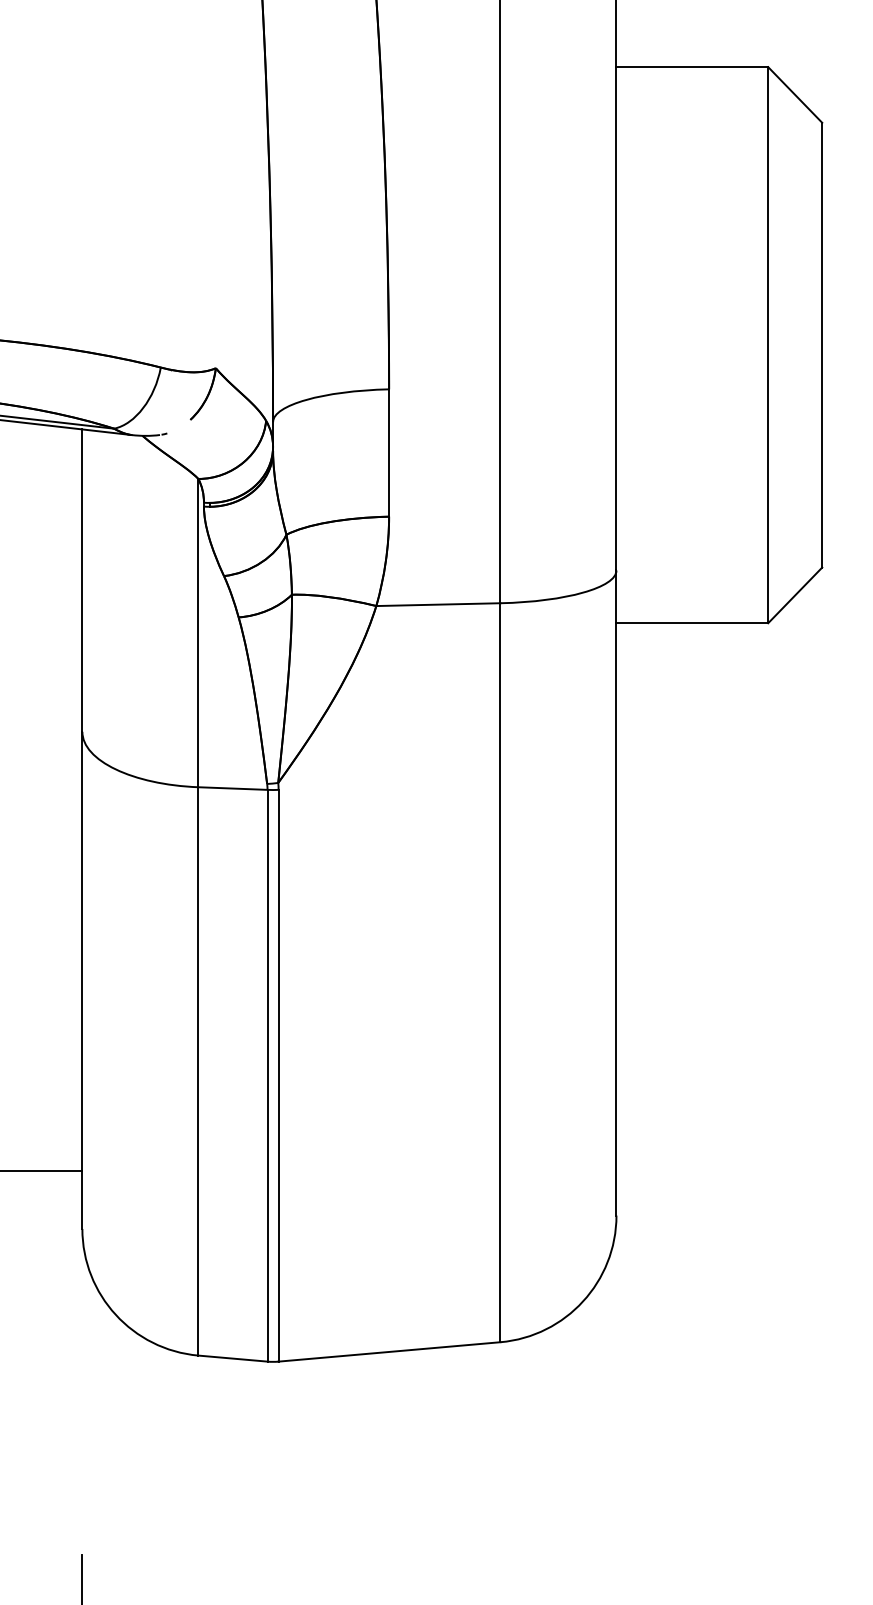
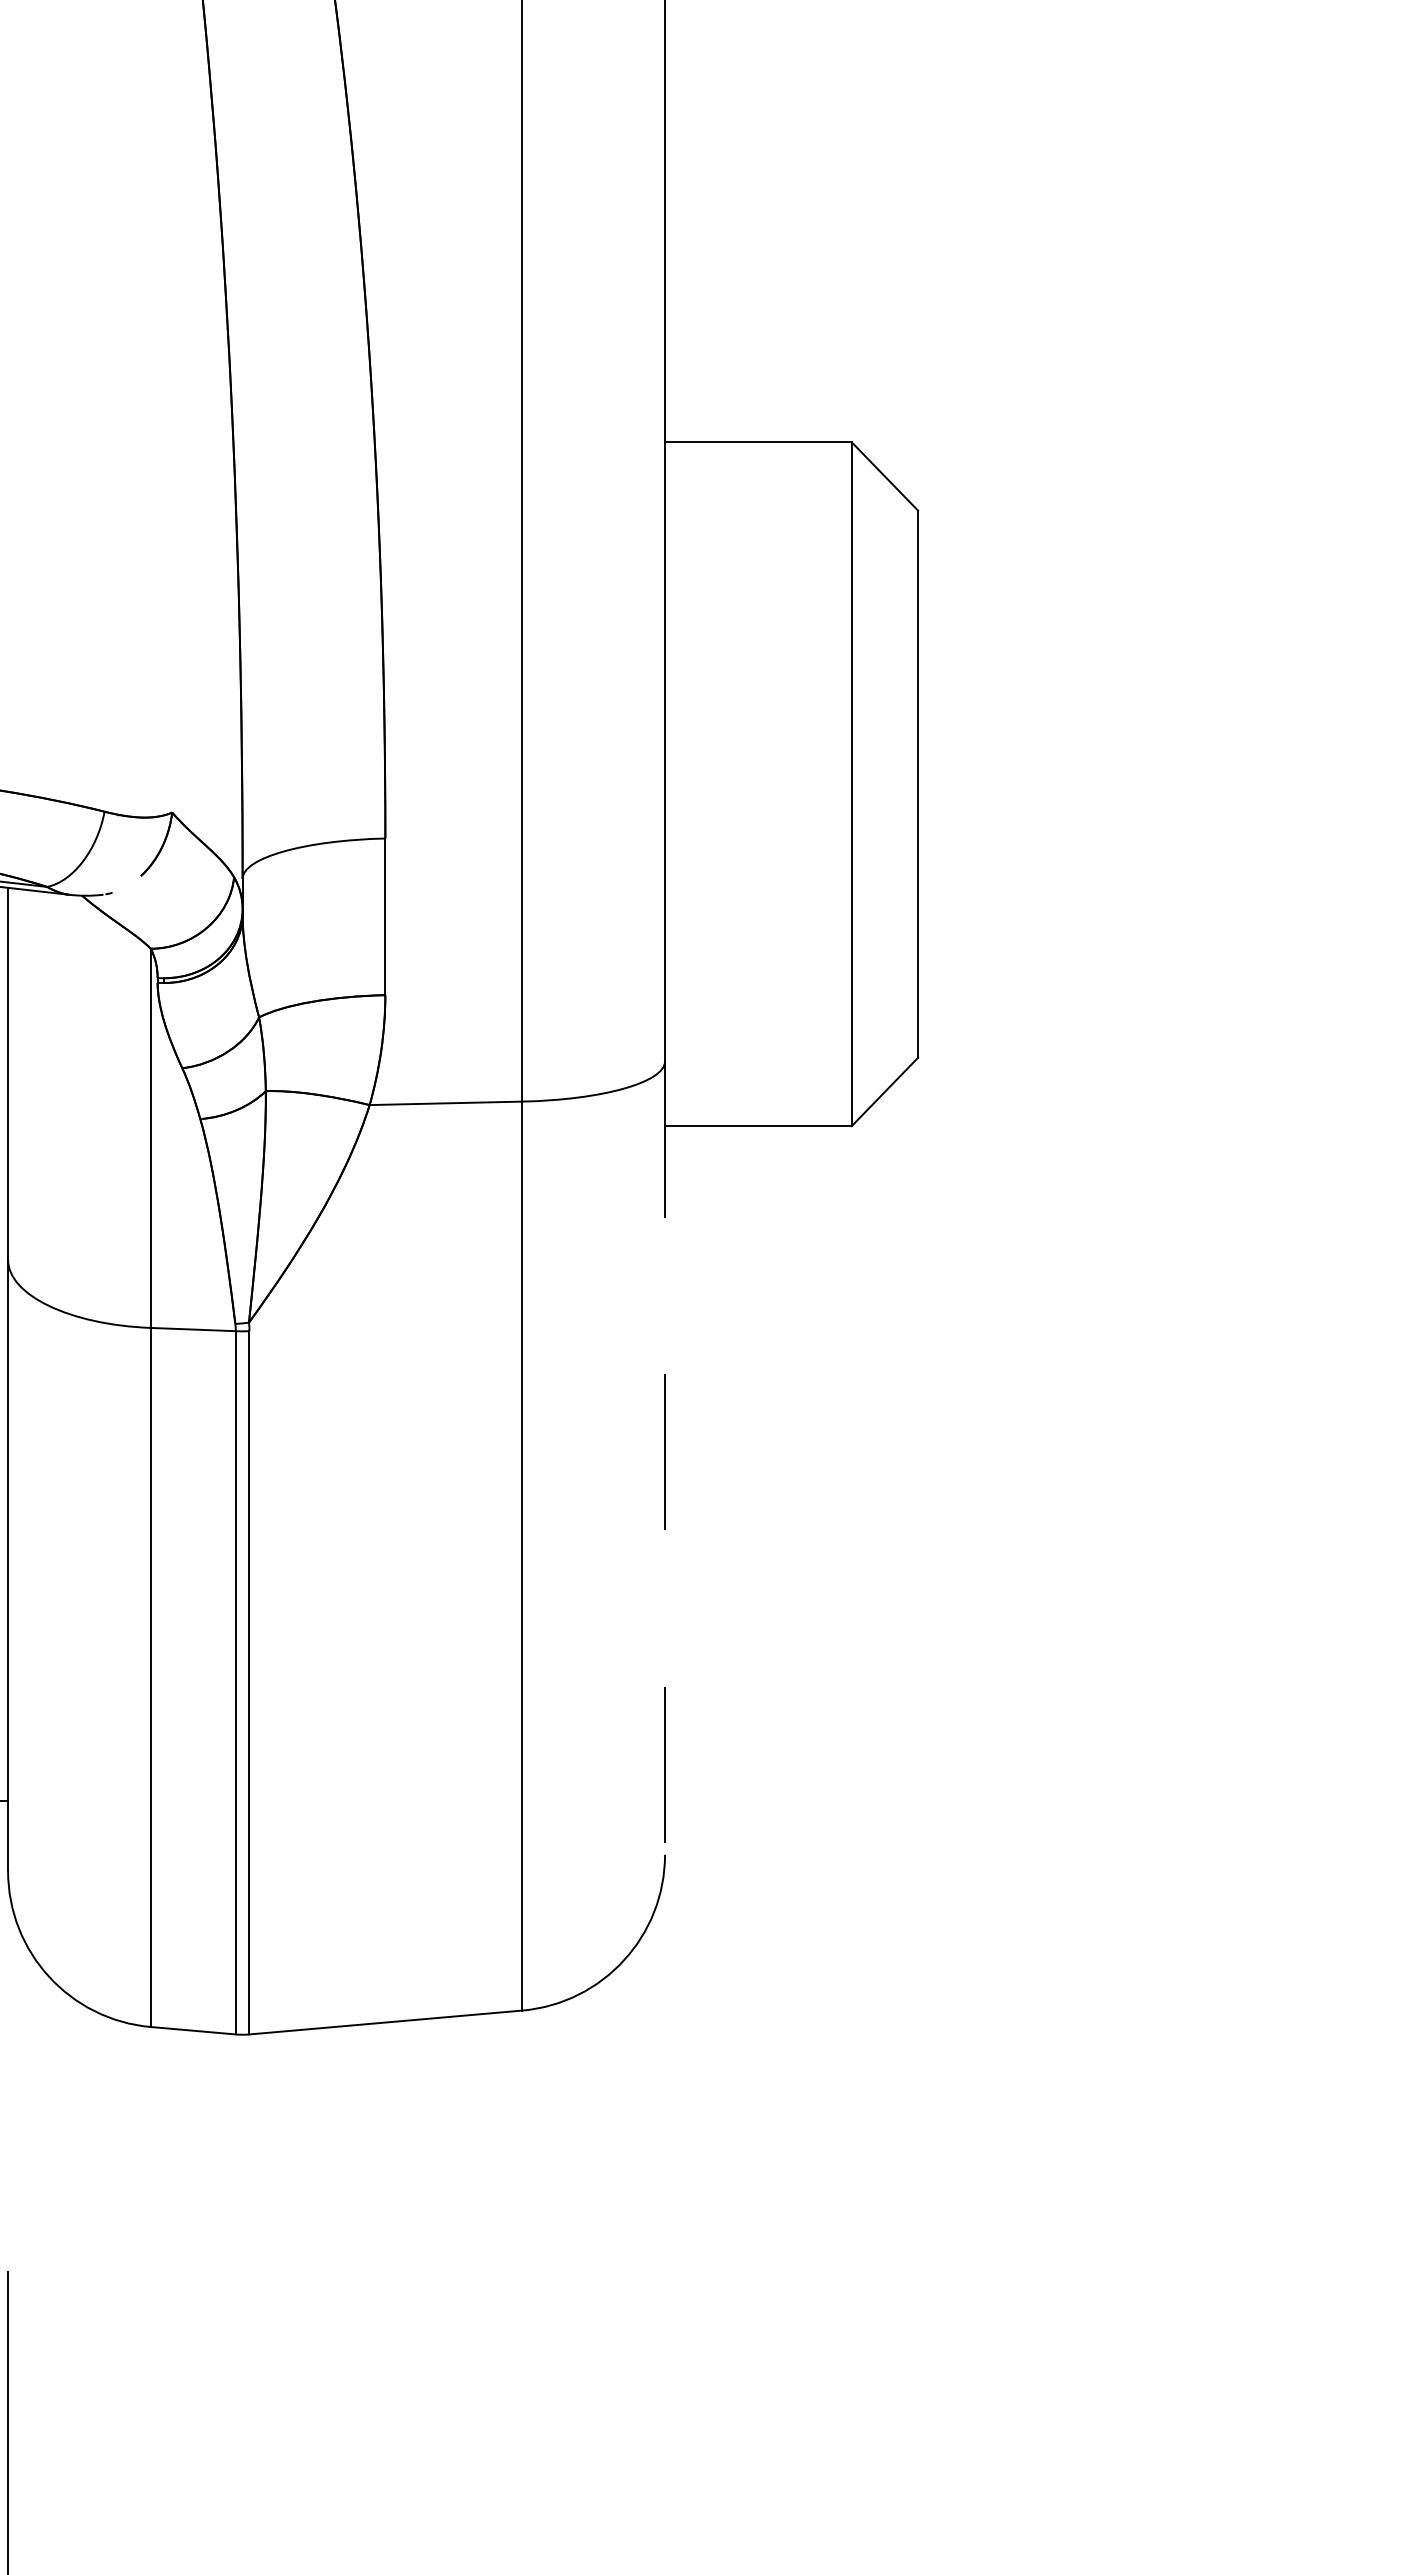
line: (616, 893) -> (665, 1458), solid -> dashed

